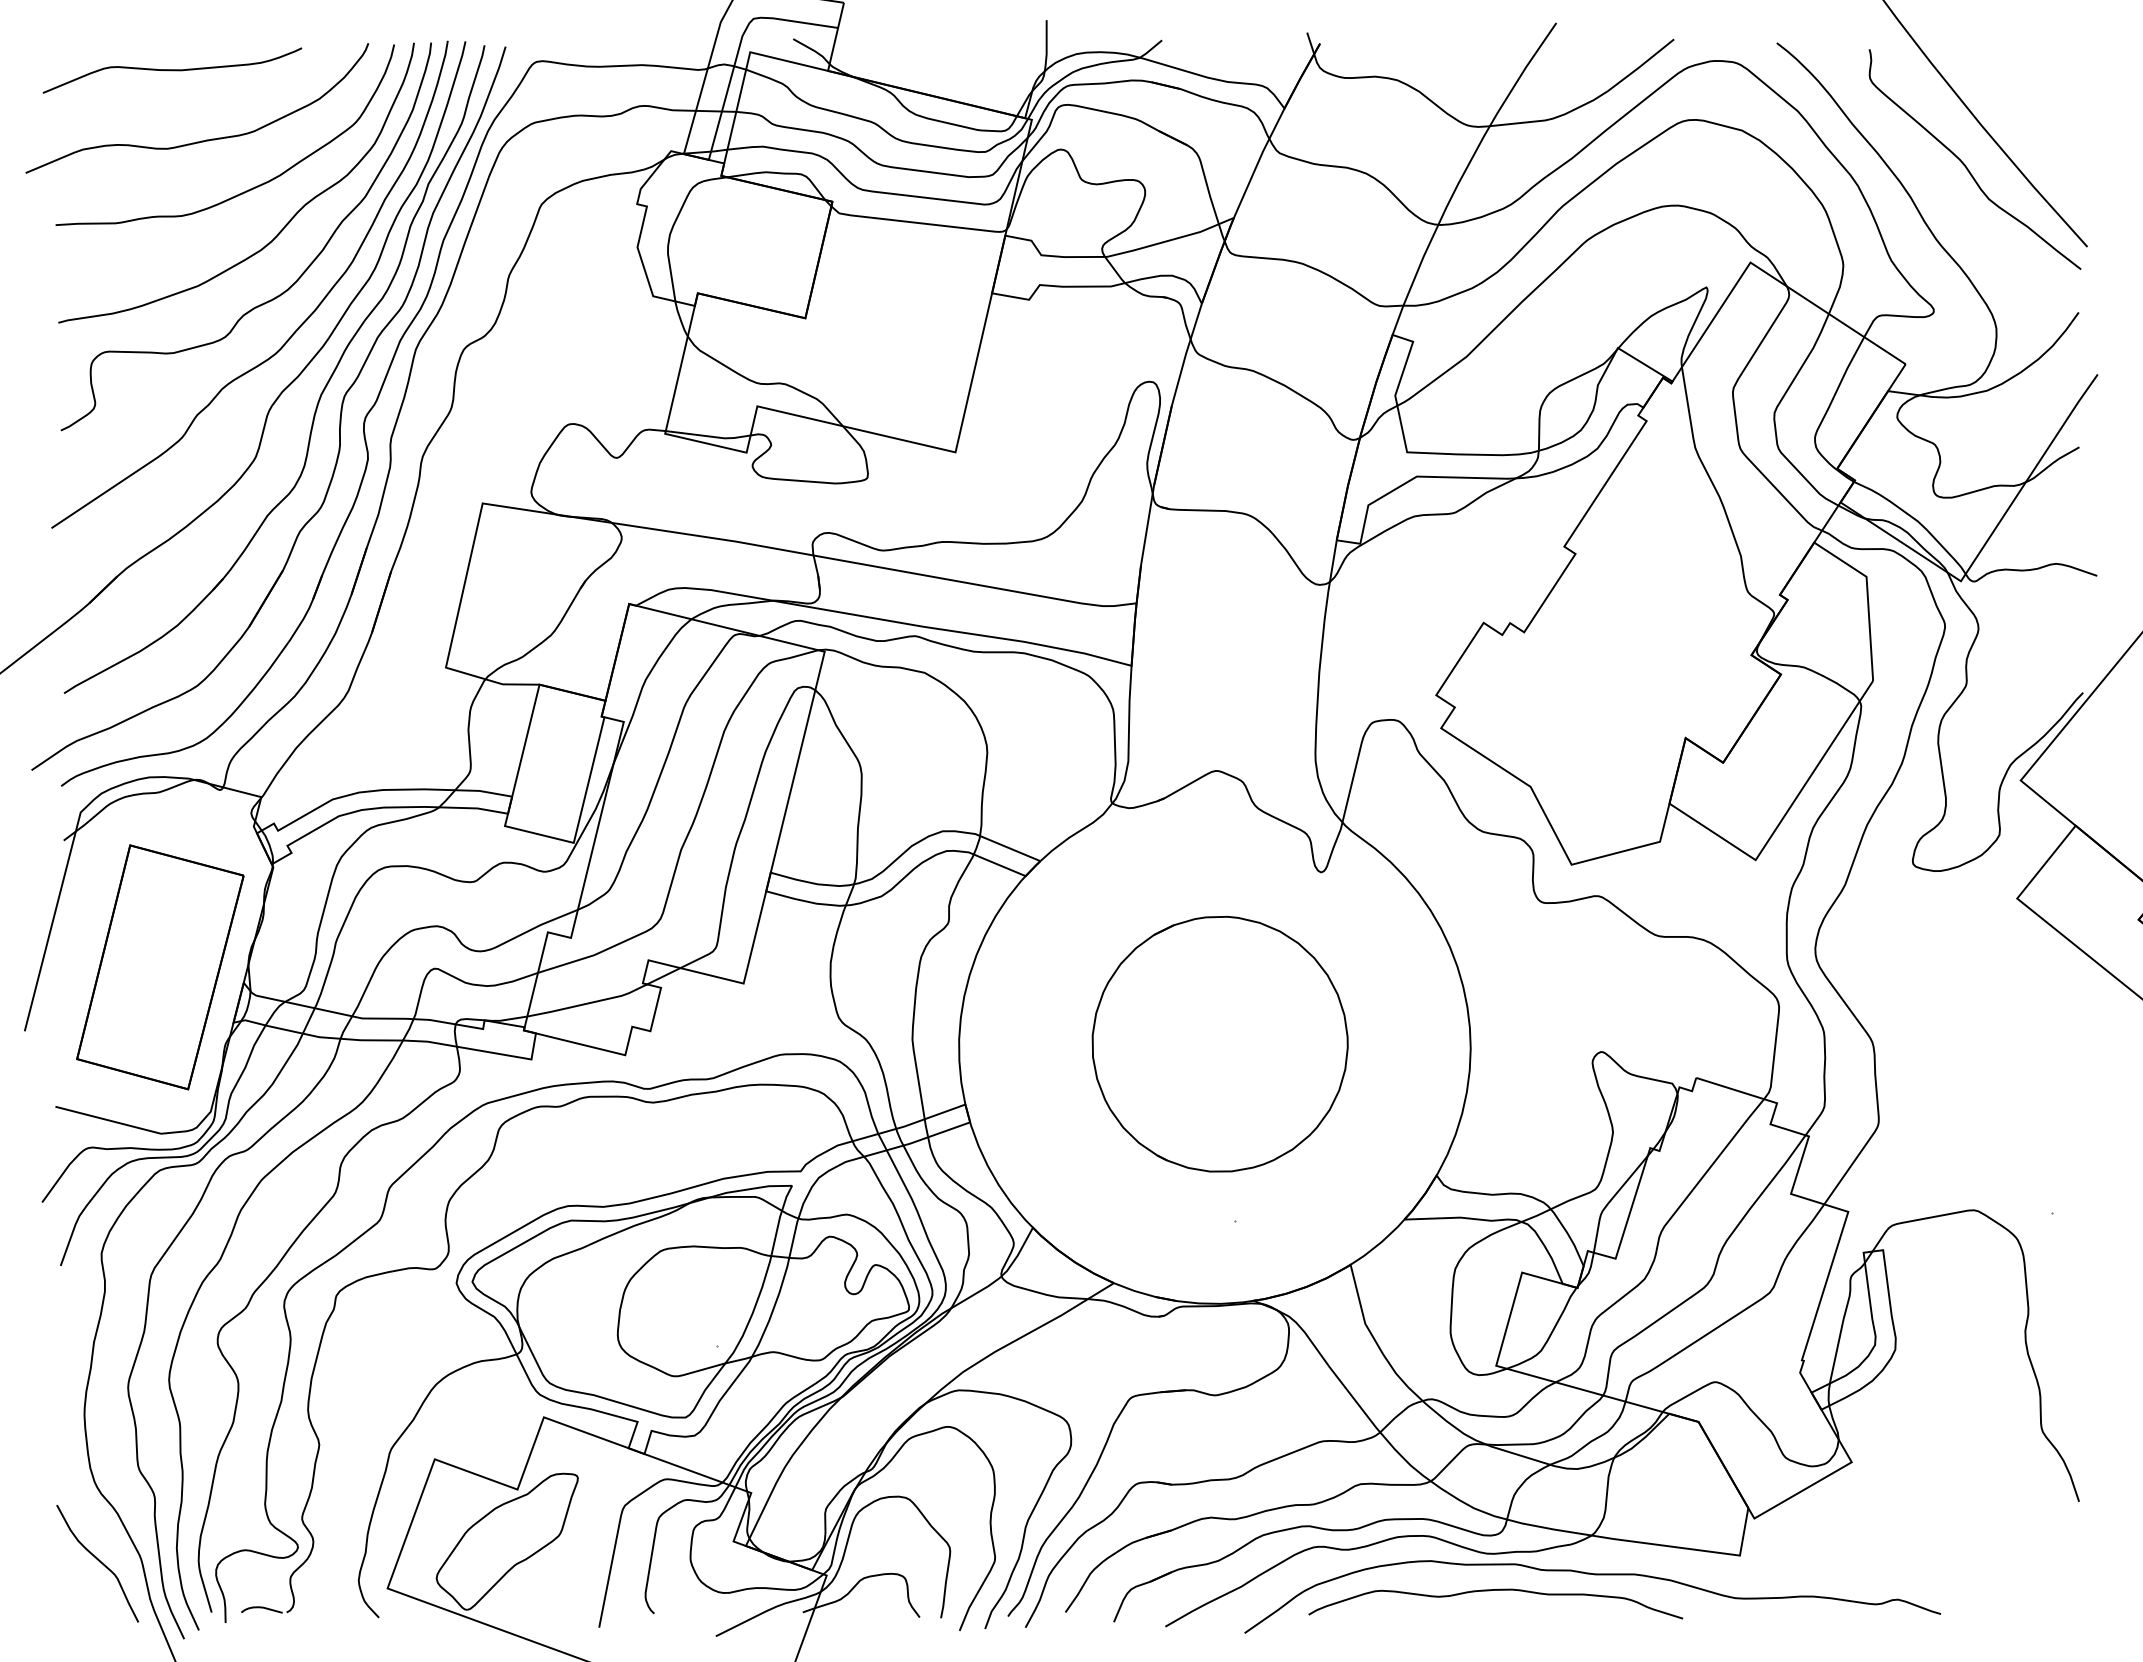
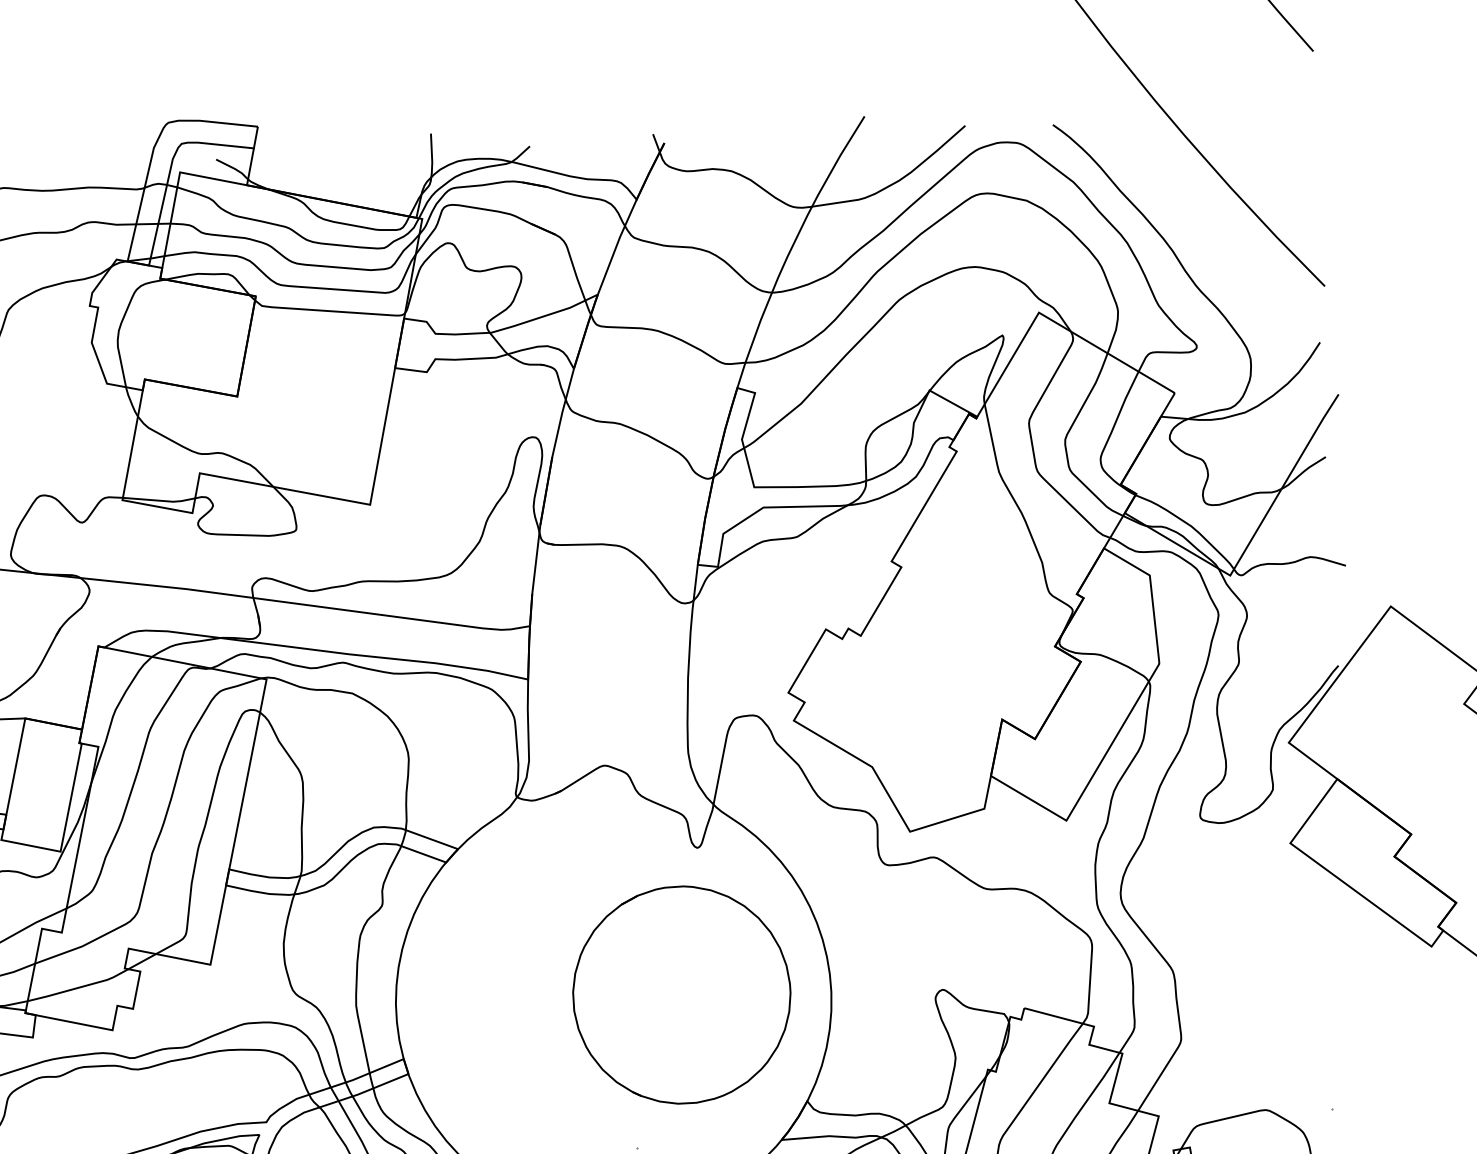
curve: (1966, 165) -> (1218, 221), removed
part: (1219, 1043) -> (681, 994), moved

